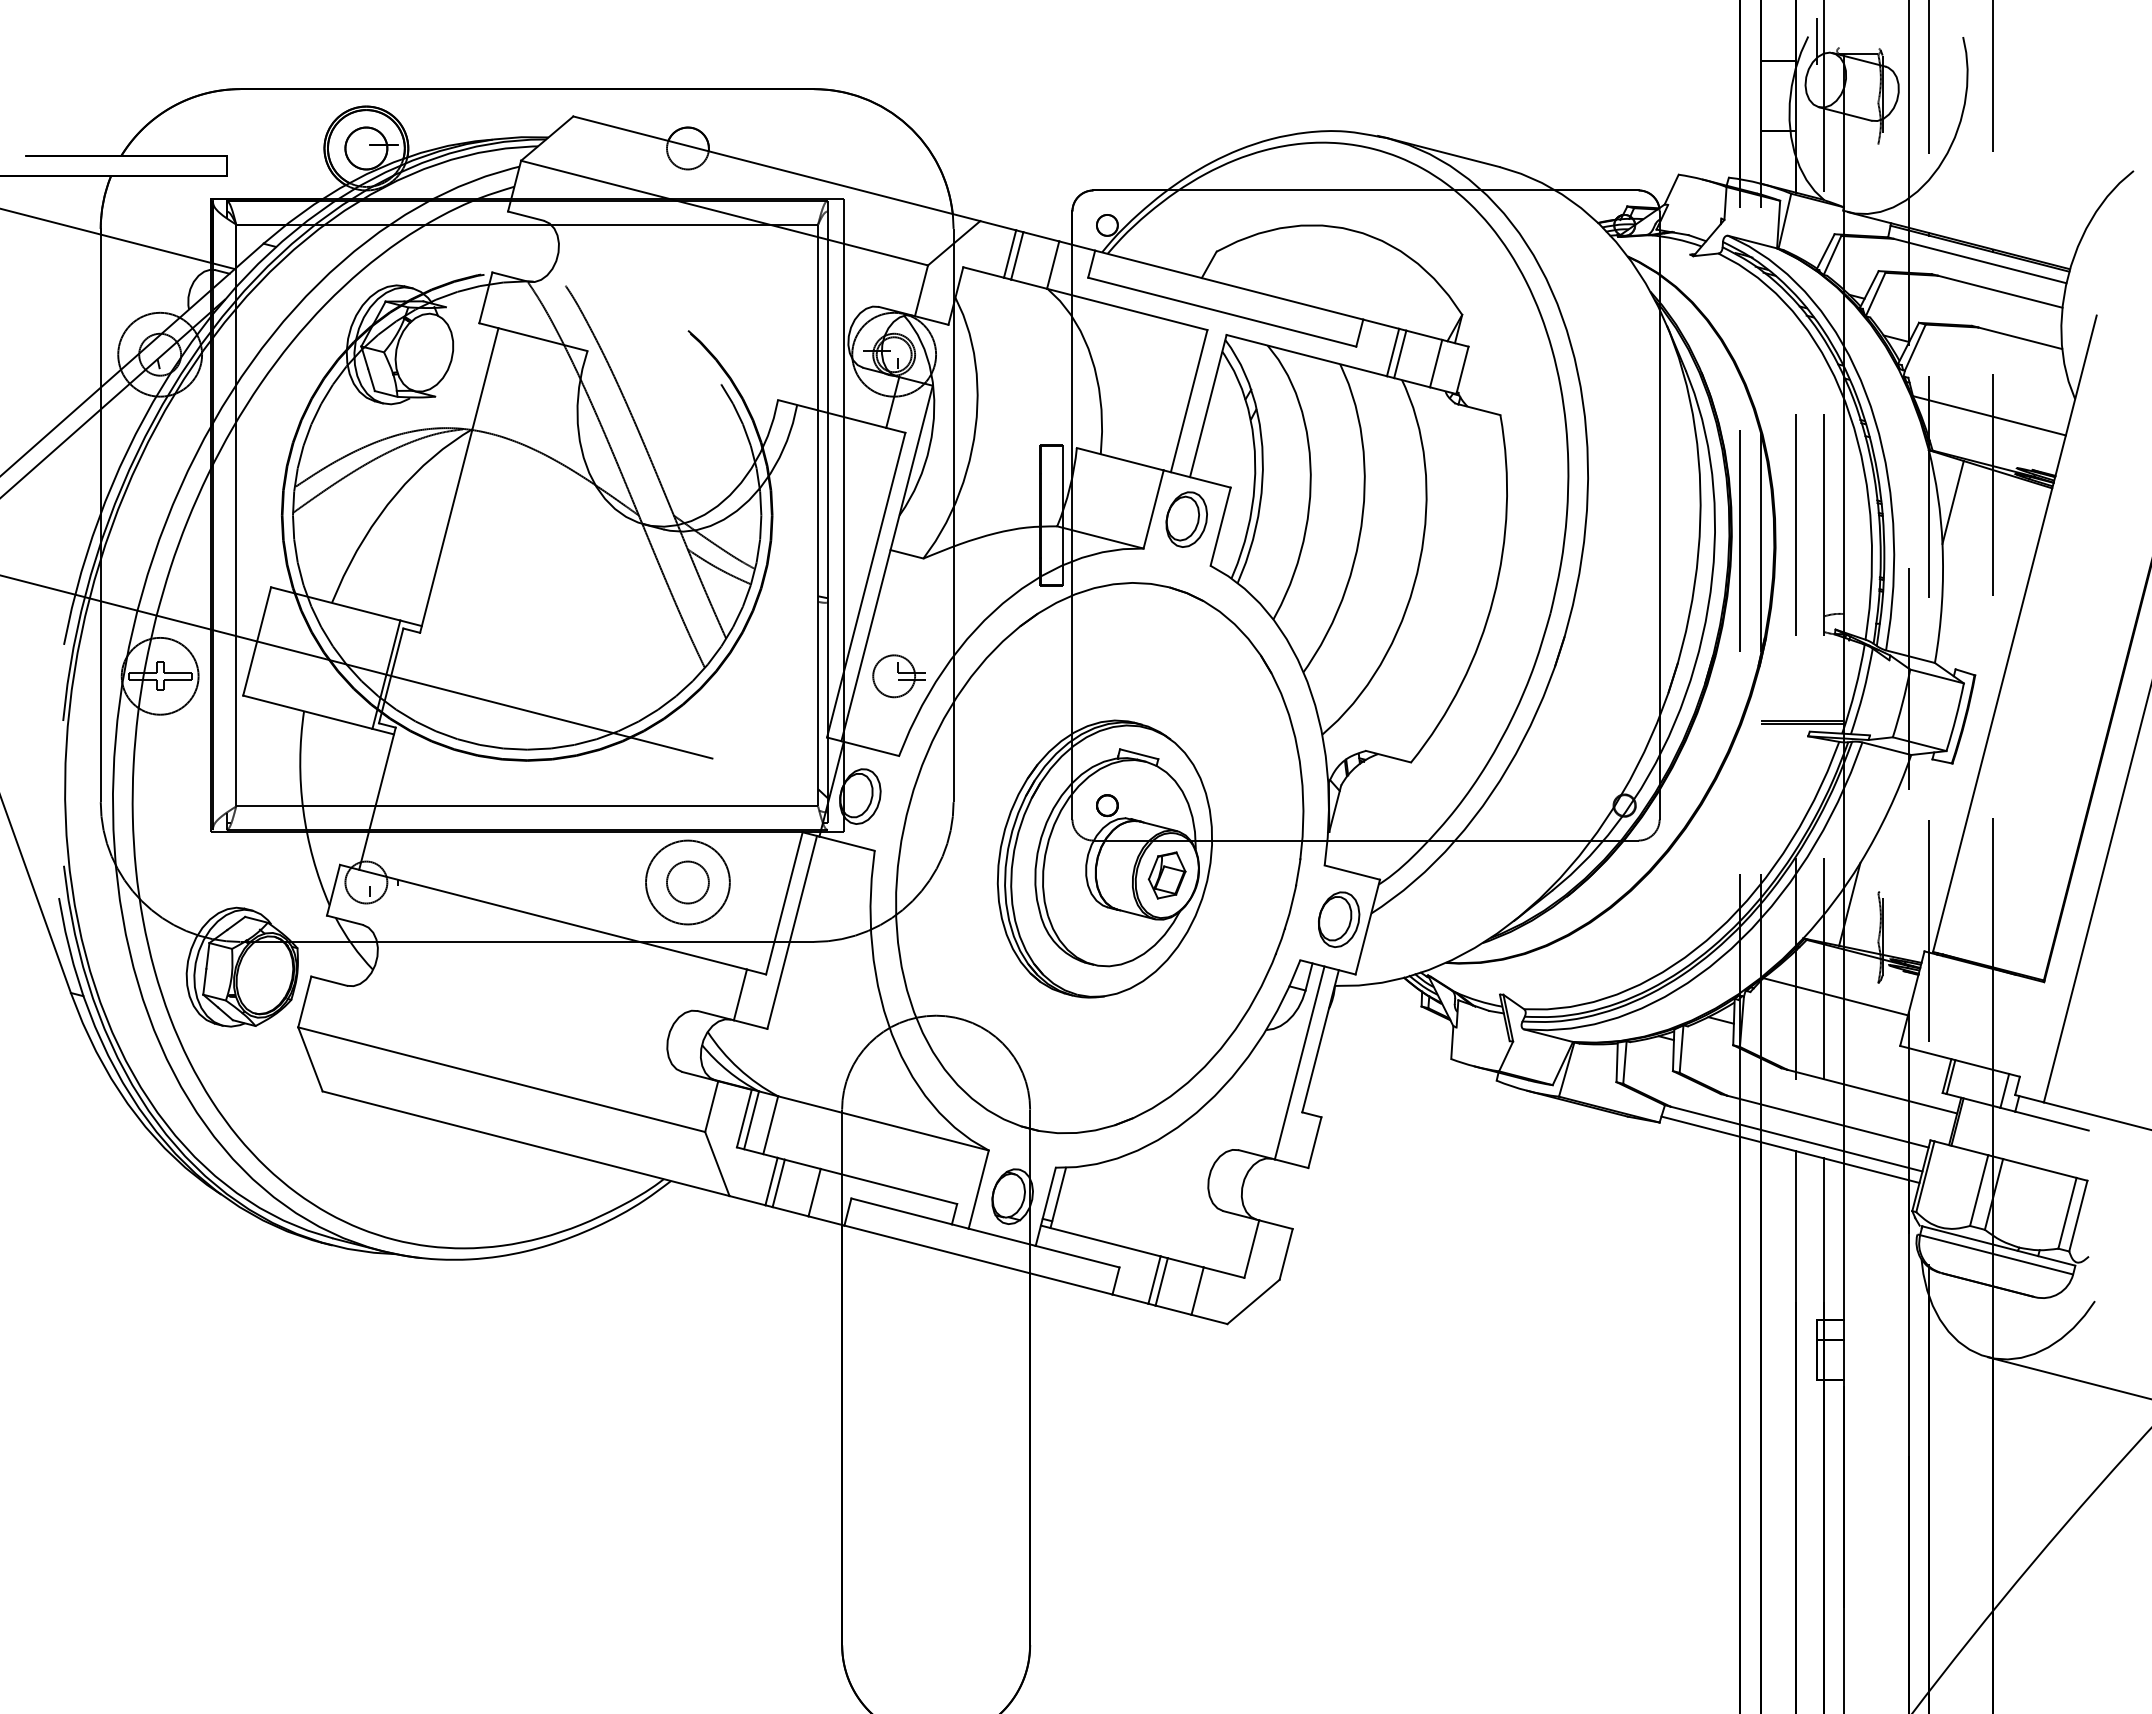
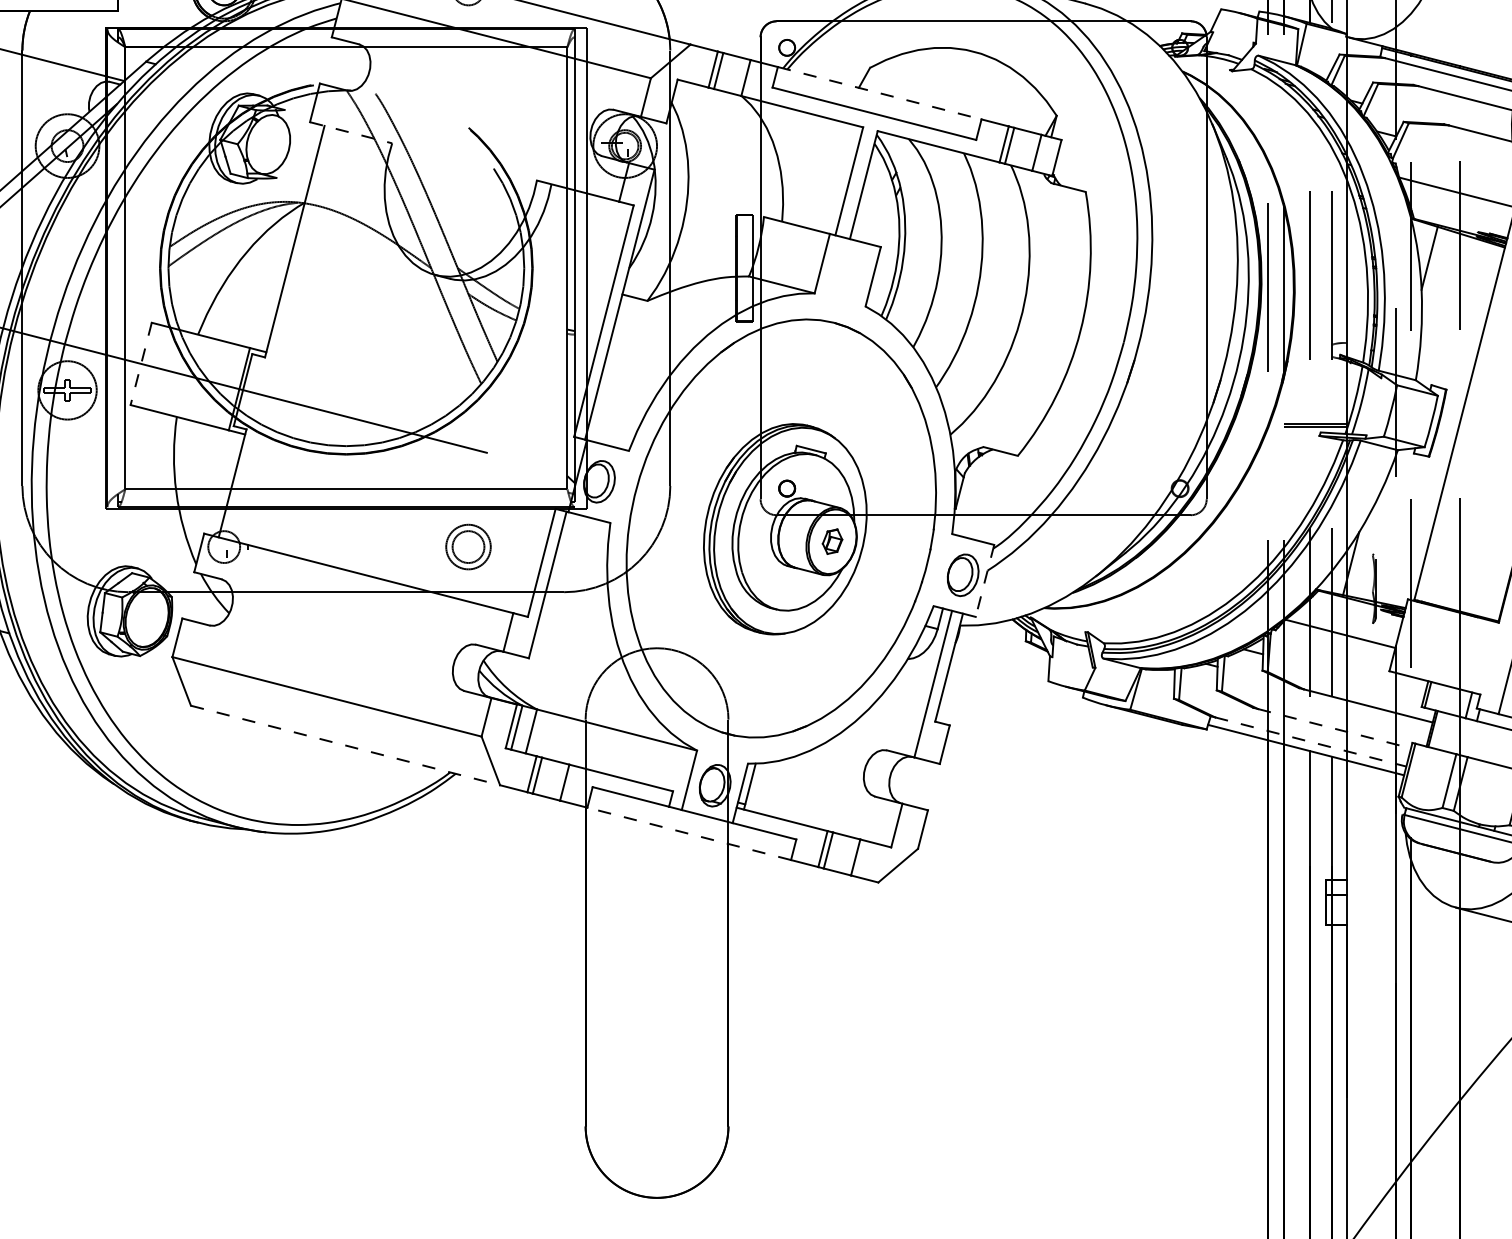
line: (1229, 285) -> (879, 93), solid -> dashed
line: (533, 337) -> (351, 133), solid -> dashed
part: (1186, 519) -> (847, 271), removed
line: (257, 641) -> (141, 363), solid -> dashed
part: (898, 676) -> (628, 390), removed
part: (1166, 875) -> (832, 541), size x0.7
circle: (687, 882) -> (468, 547), size x0.7
line: (1367, 927) -> (984, 581), solid -> dashed
line: (1828, 1121) -> (1334, 728), solid -> dashed
line: (1796, 1139) -> (1310, 742), solid -> dashed
line: (526, 1143) -> (345, 745), solid -> dashed
line: (978, 1259) -> (689, 833), solid -> dashed

